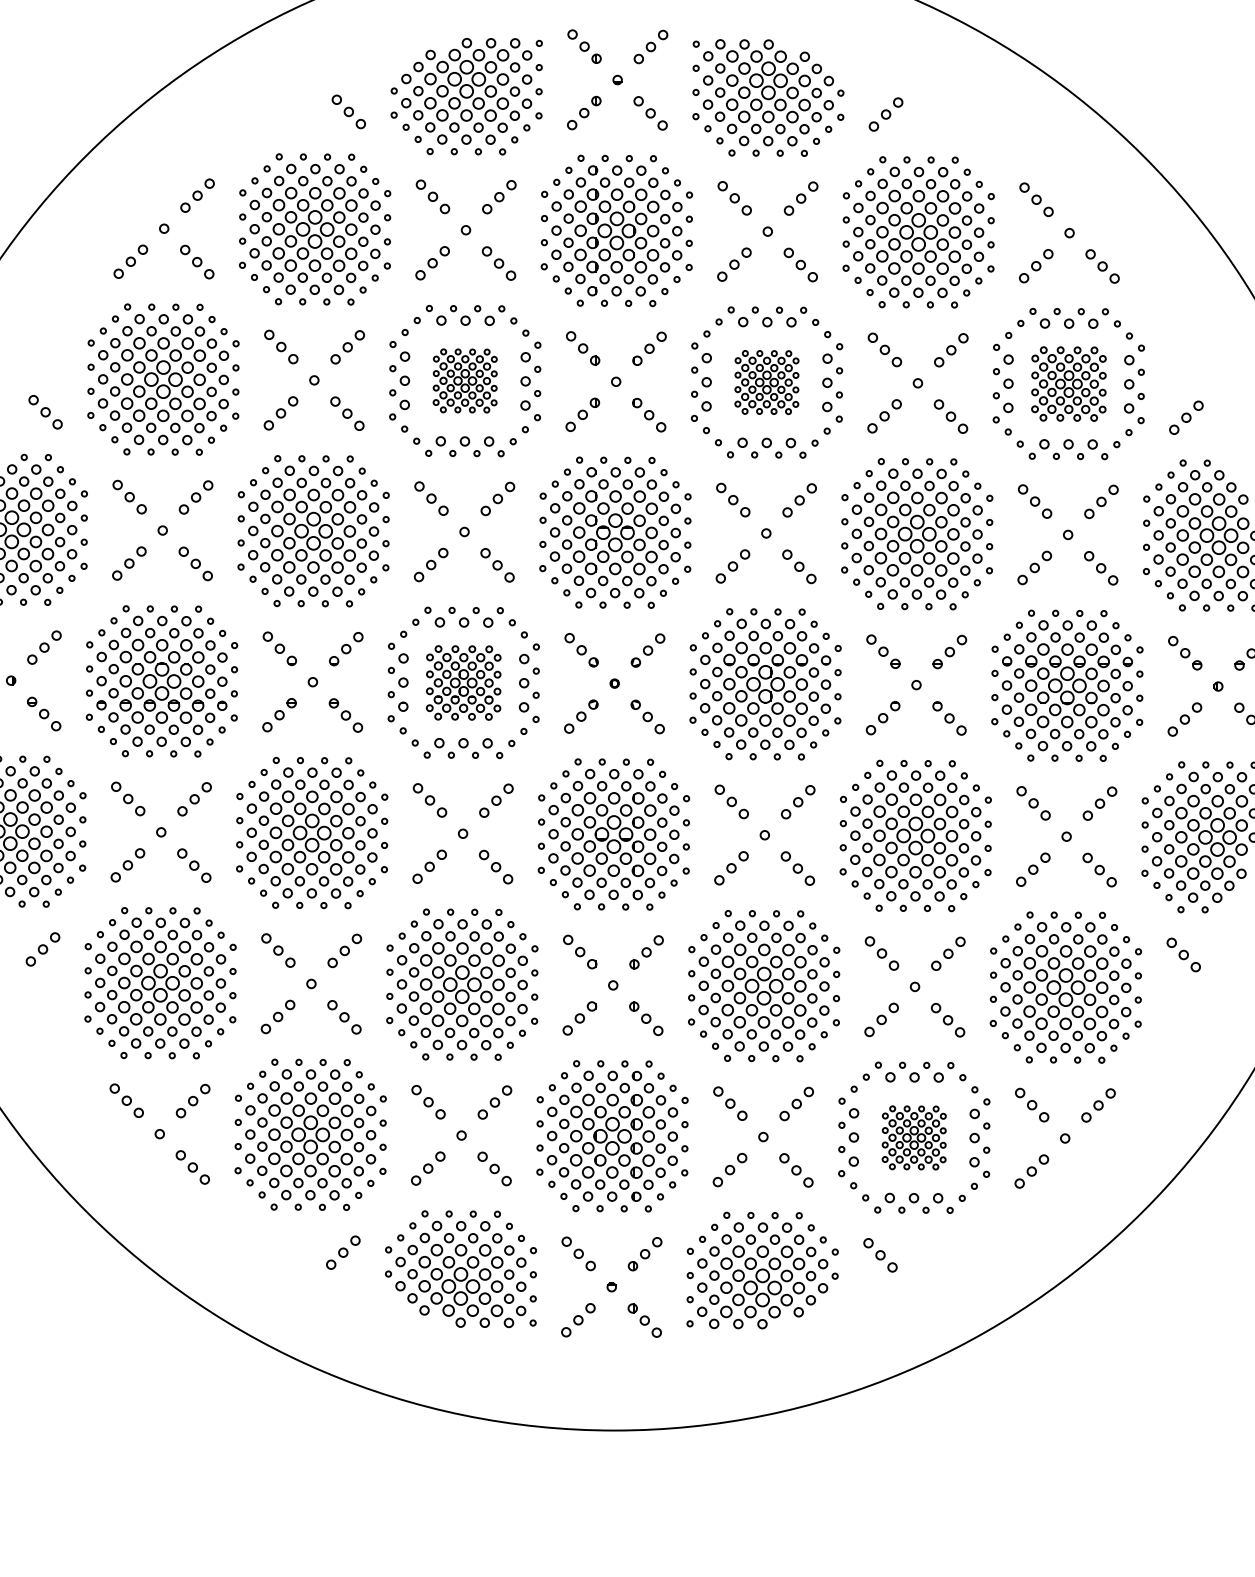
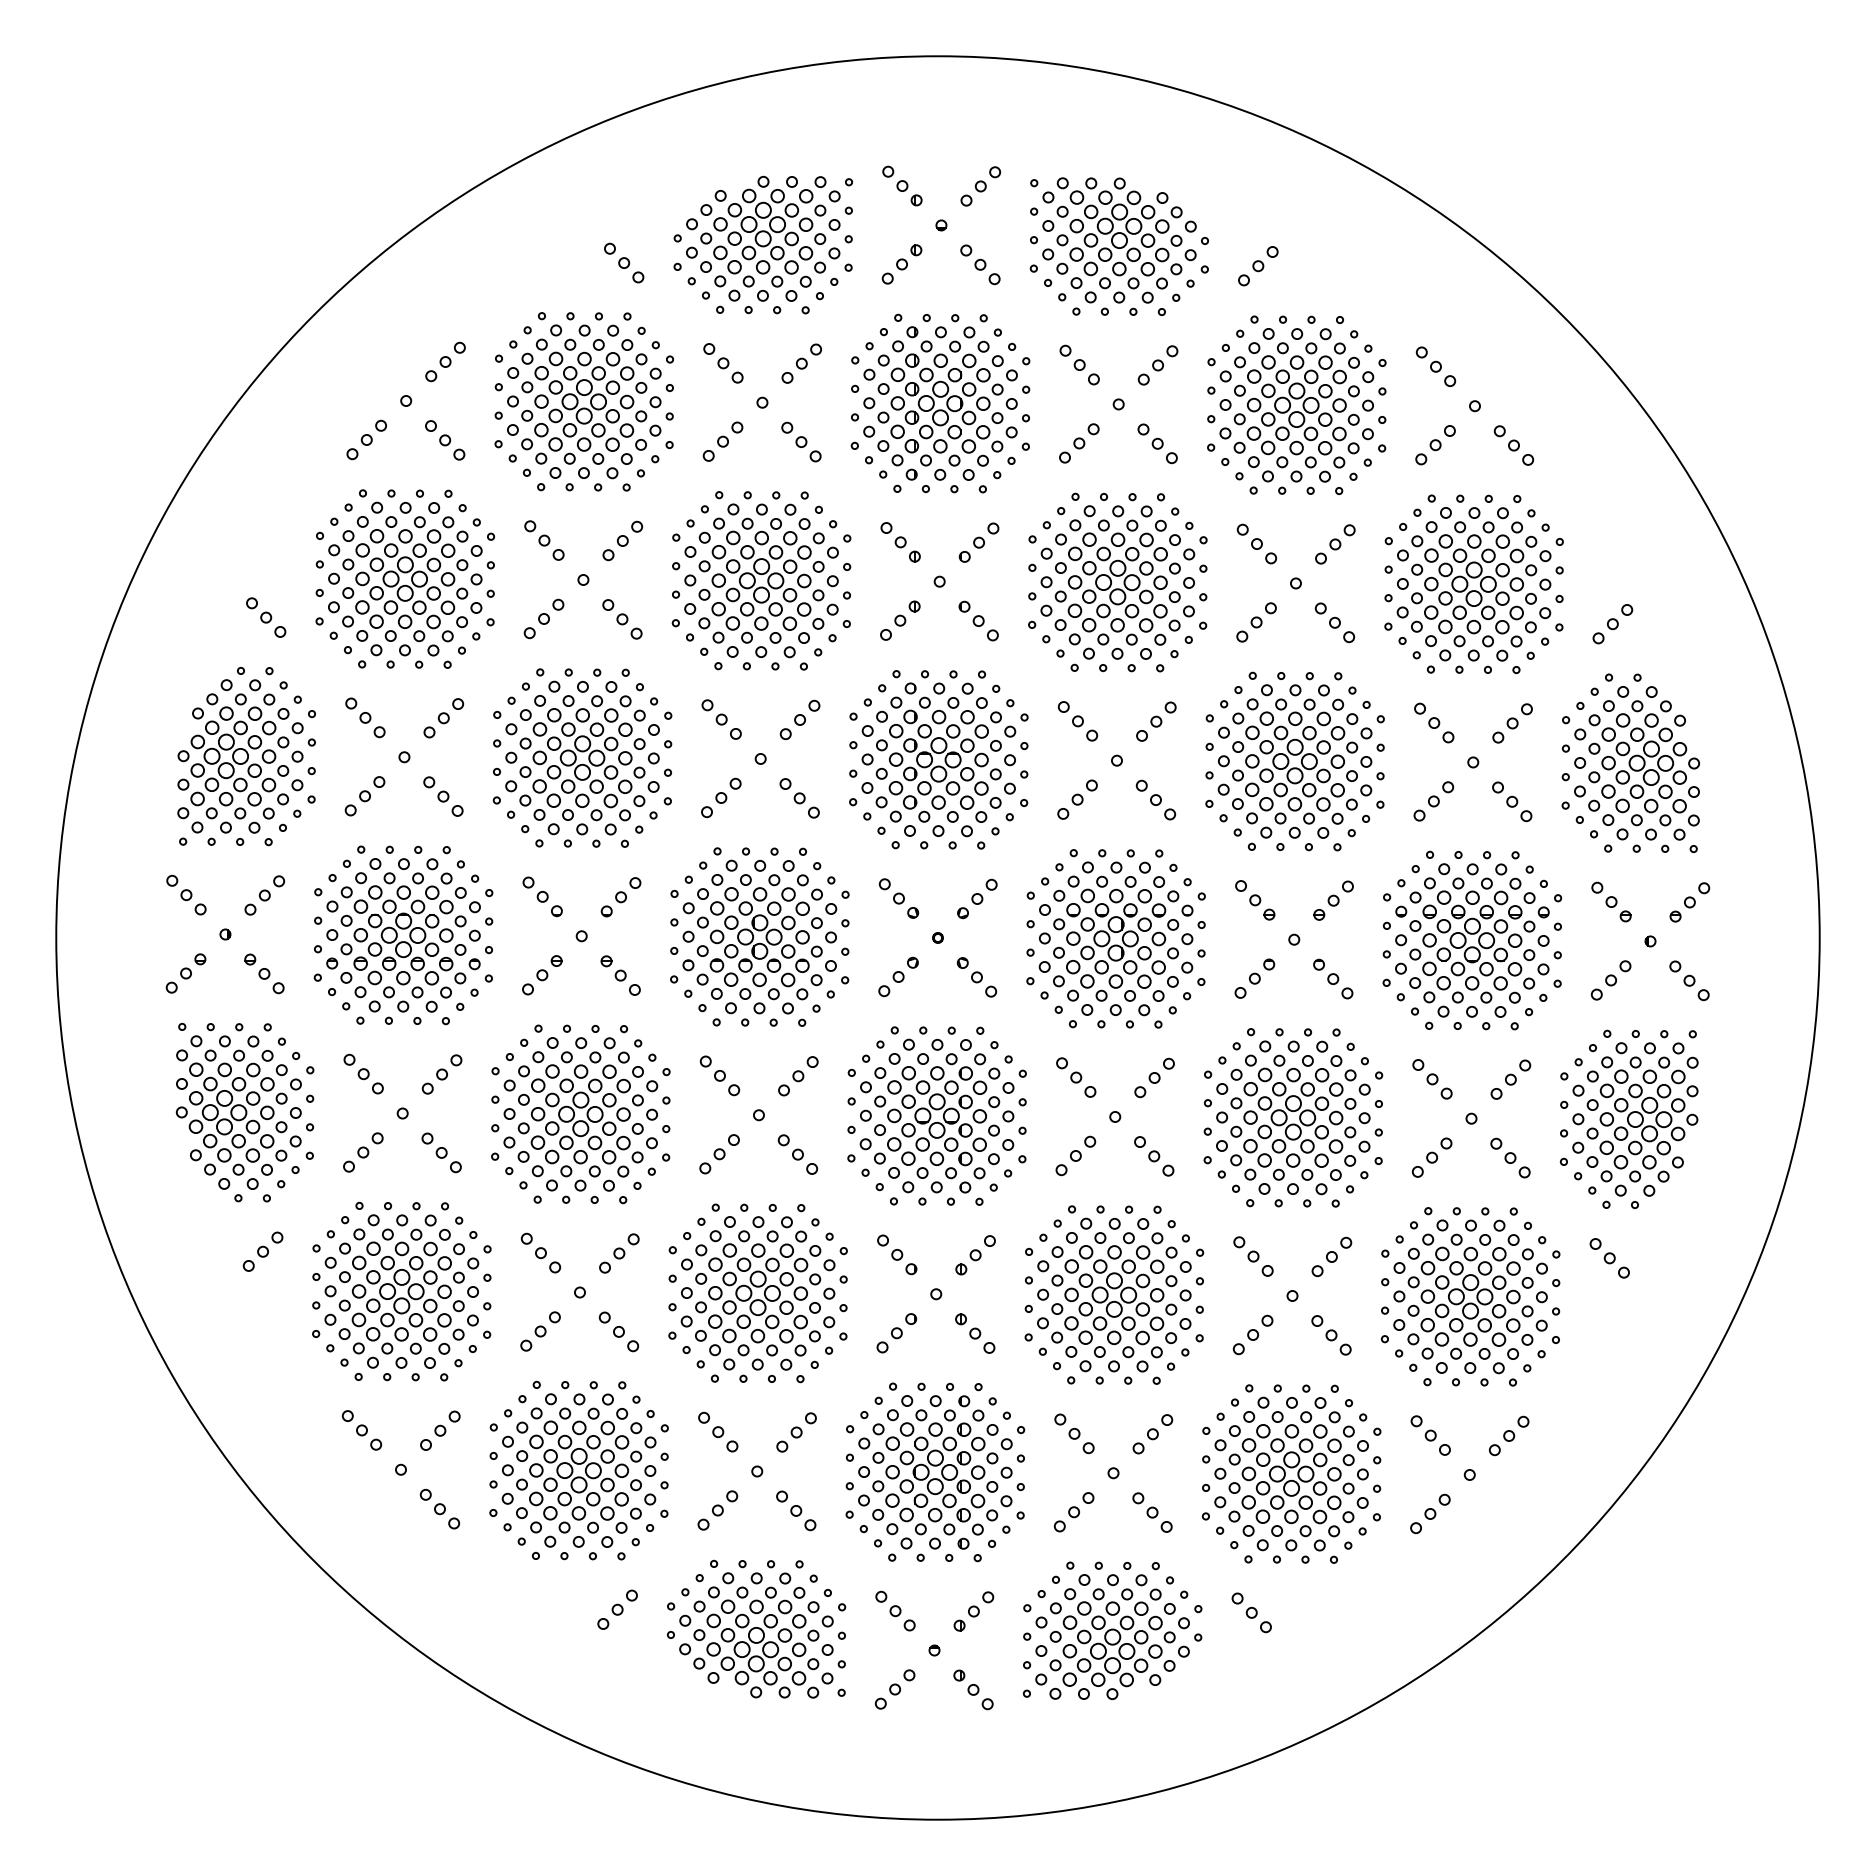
part: (465, 380) -> (761, 580), size x1.67
part: (766, 382) -> (1117, 582), size x1.67
part: (1069, 384) -> (1474, 584), size x1.43
part: (463, 683) -> (759, 937), size x1.43
part: (914, 1138) -> (1291, 1474), size x1.67

